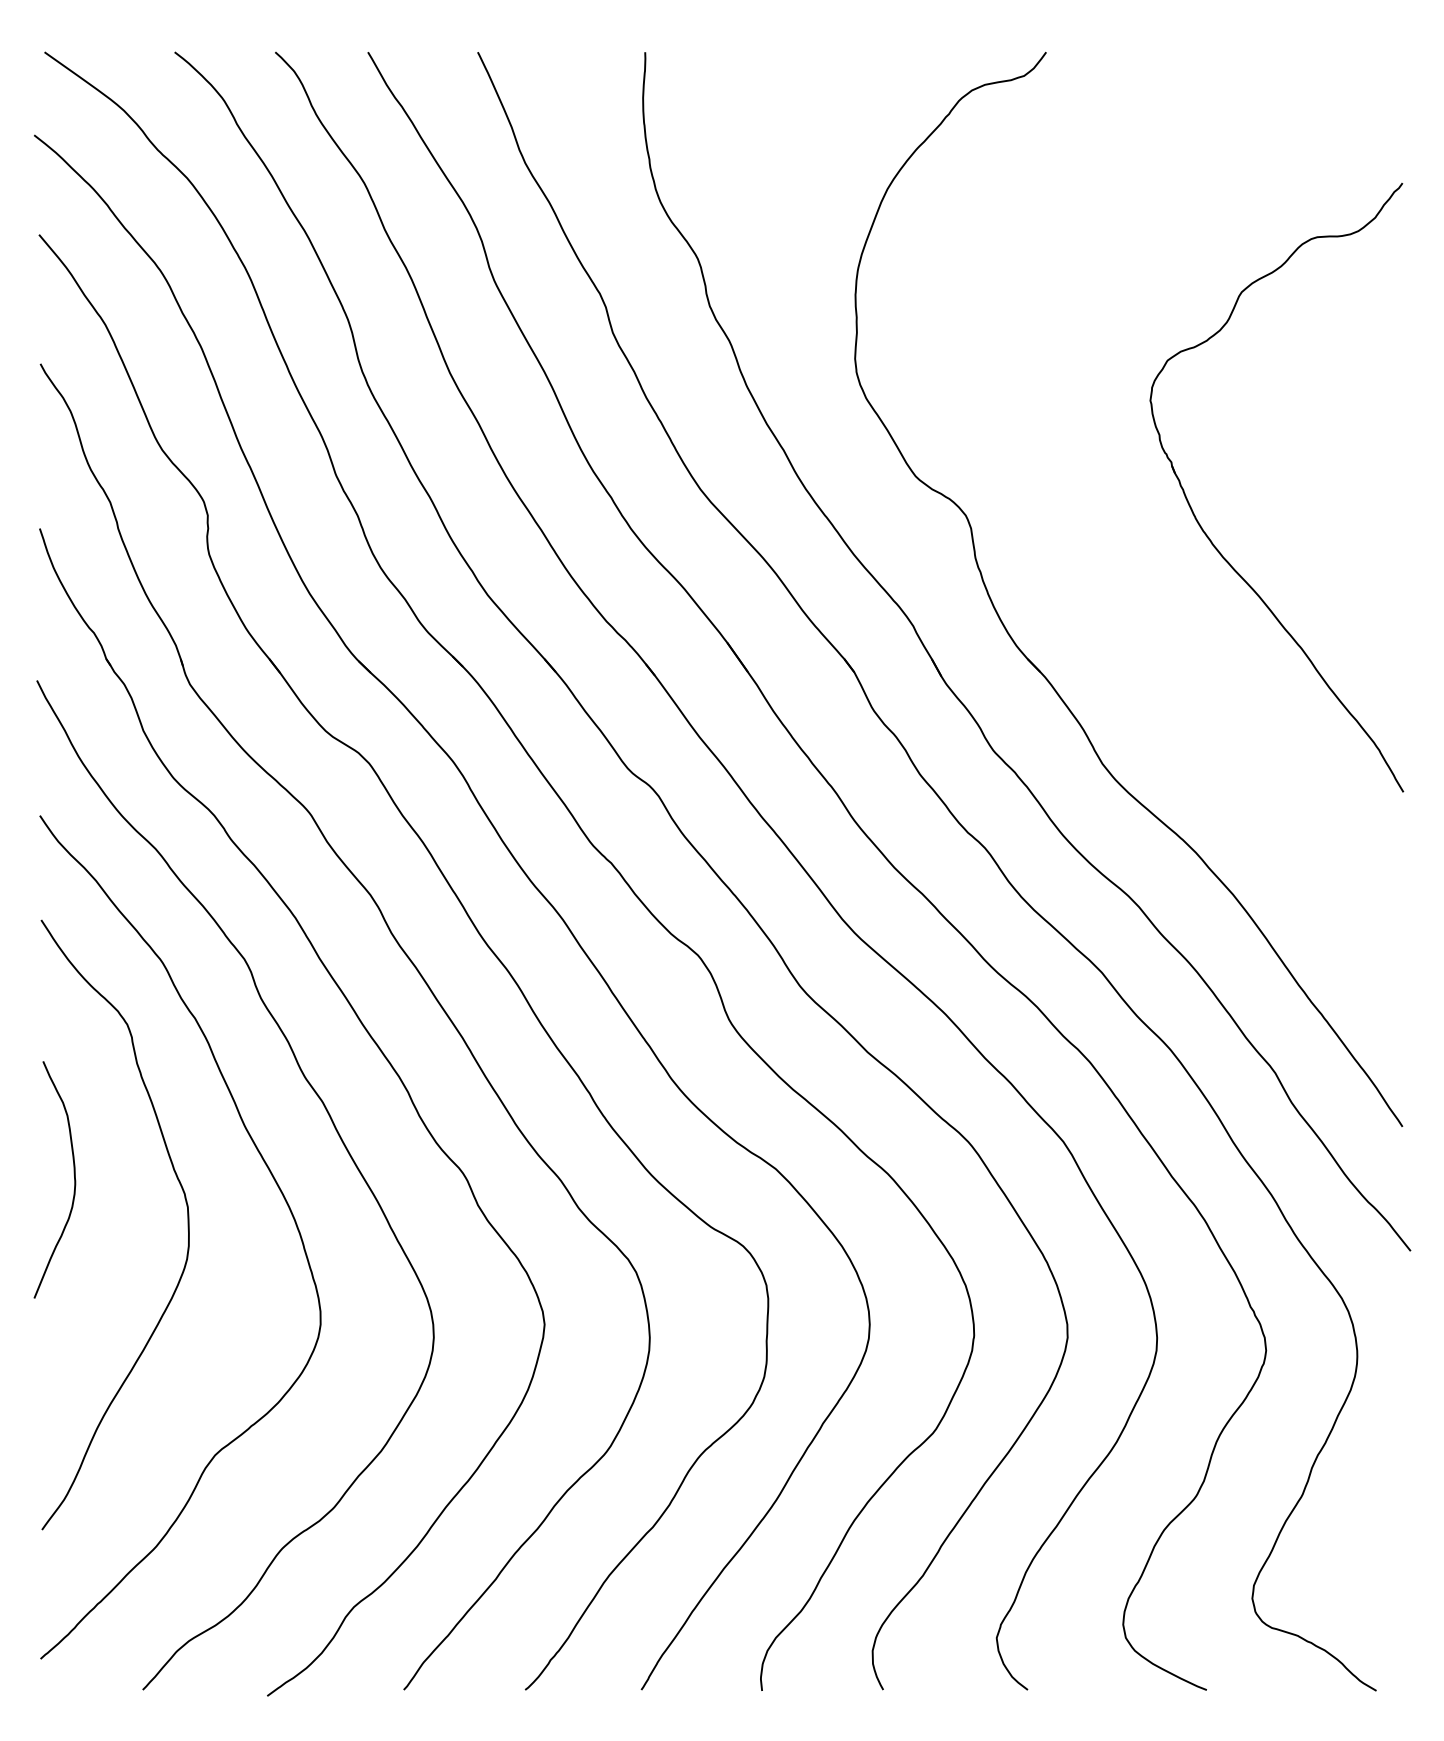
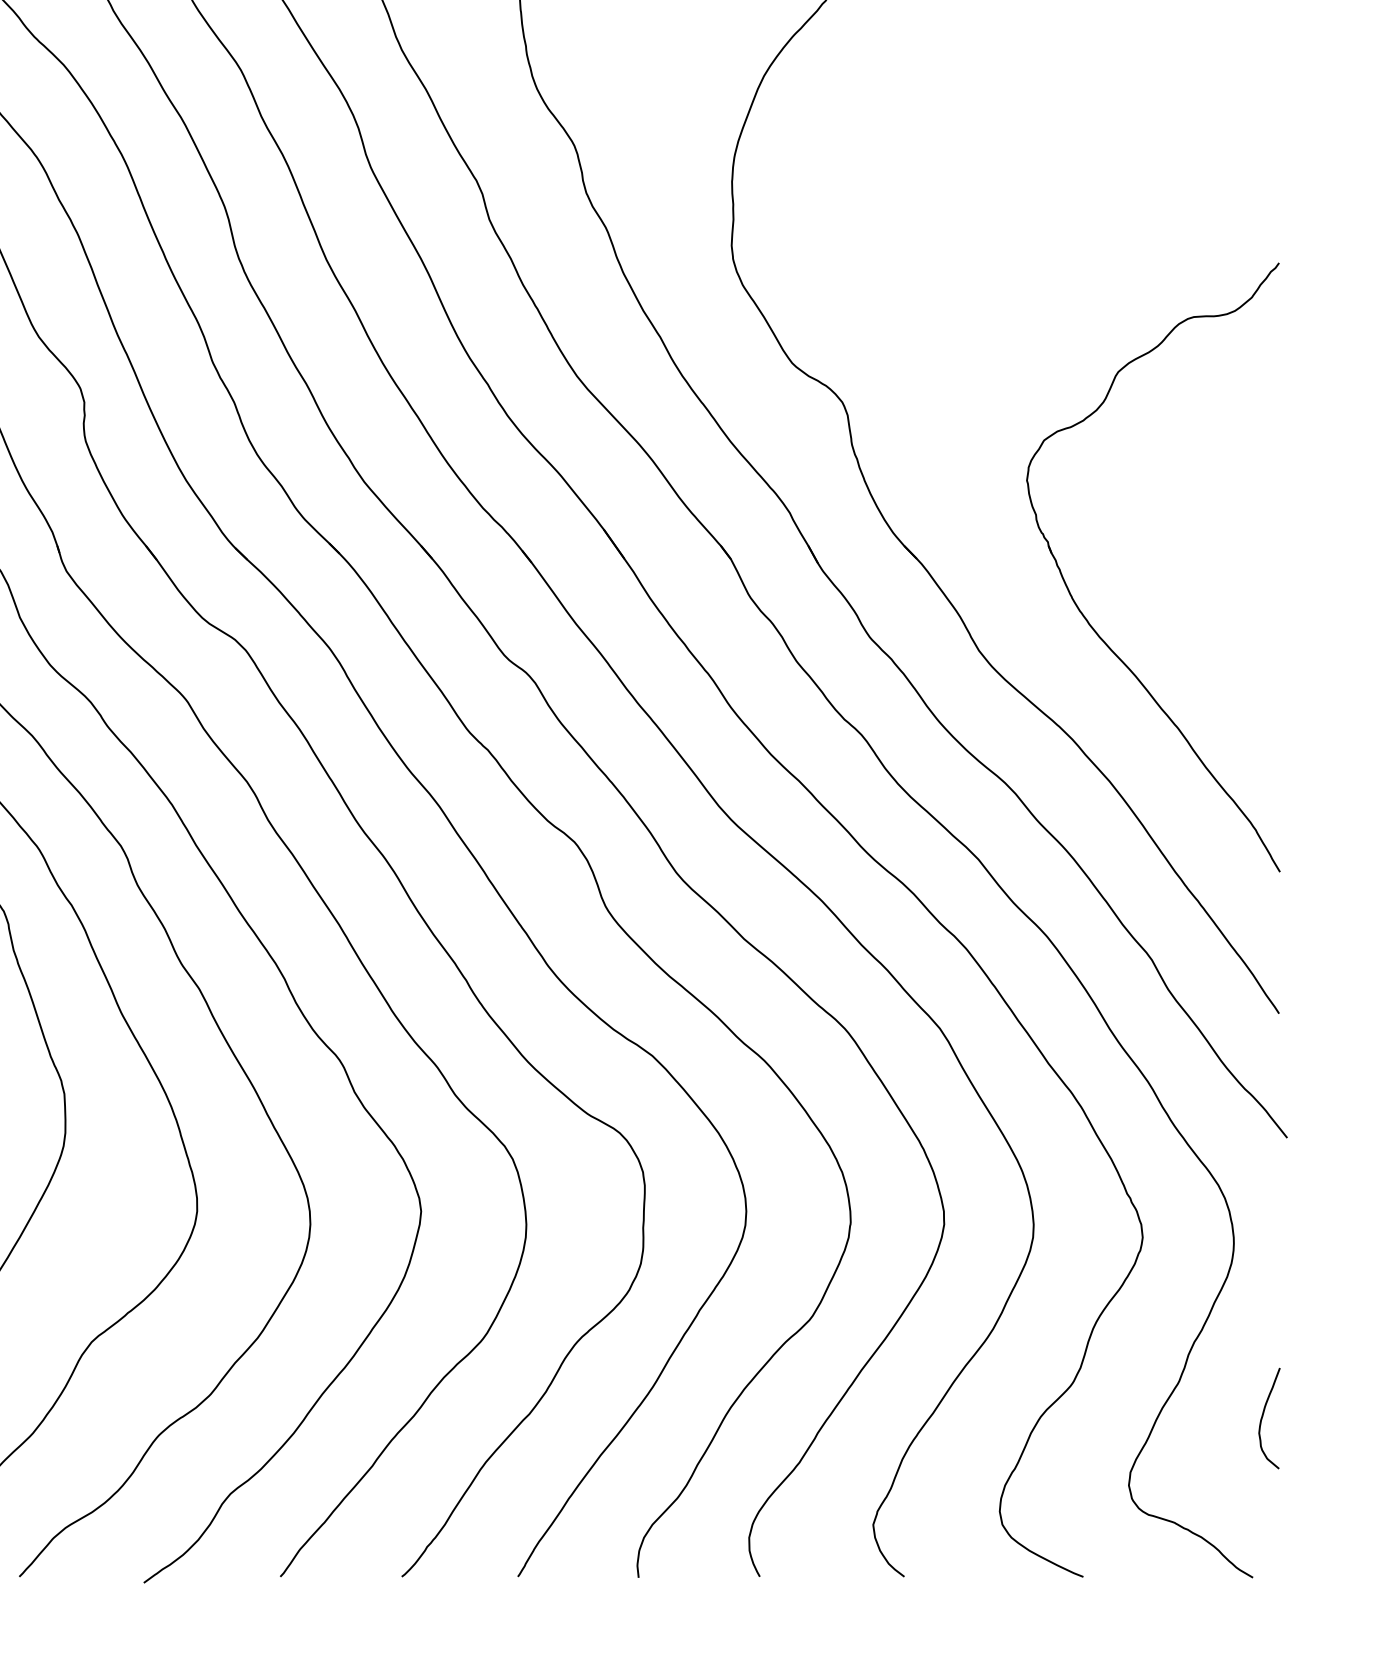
part: (1209, 537) -> (1086, 617), moved
curve: (1386, 1531) -> (1263, 1418), added

